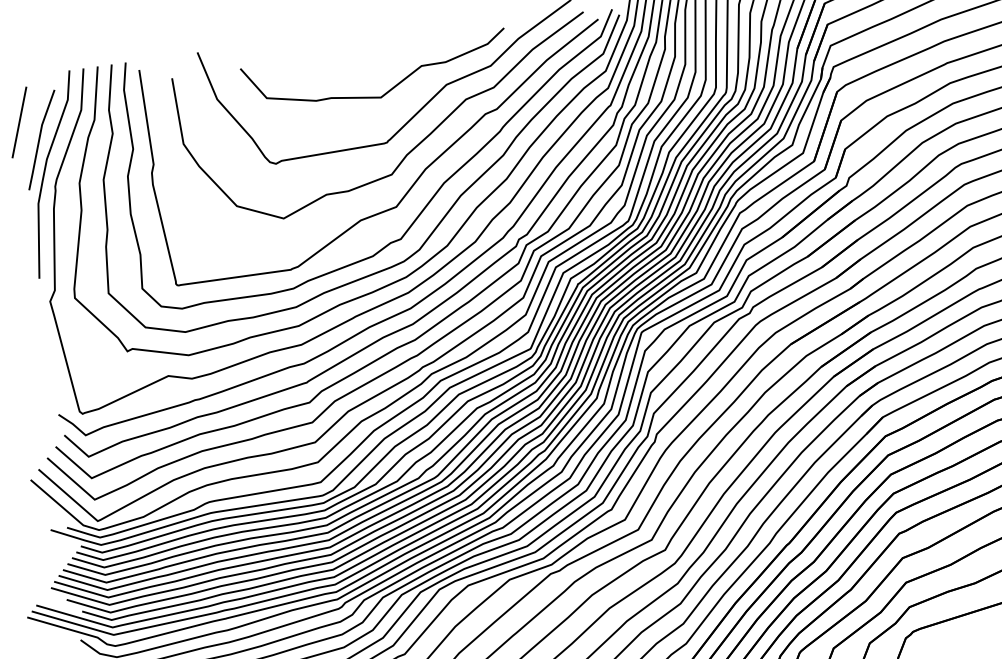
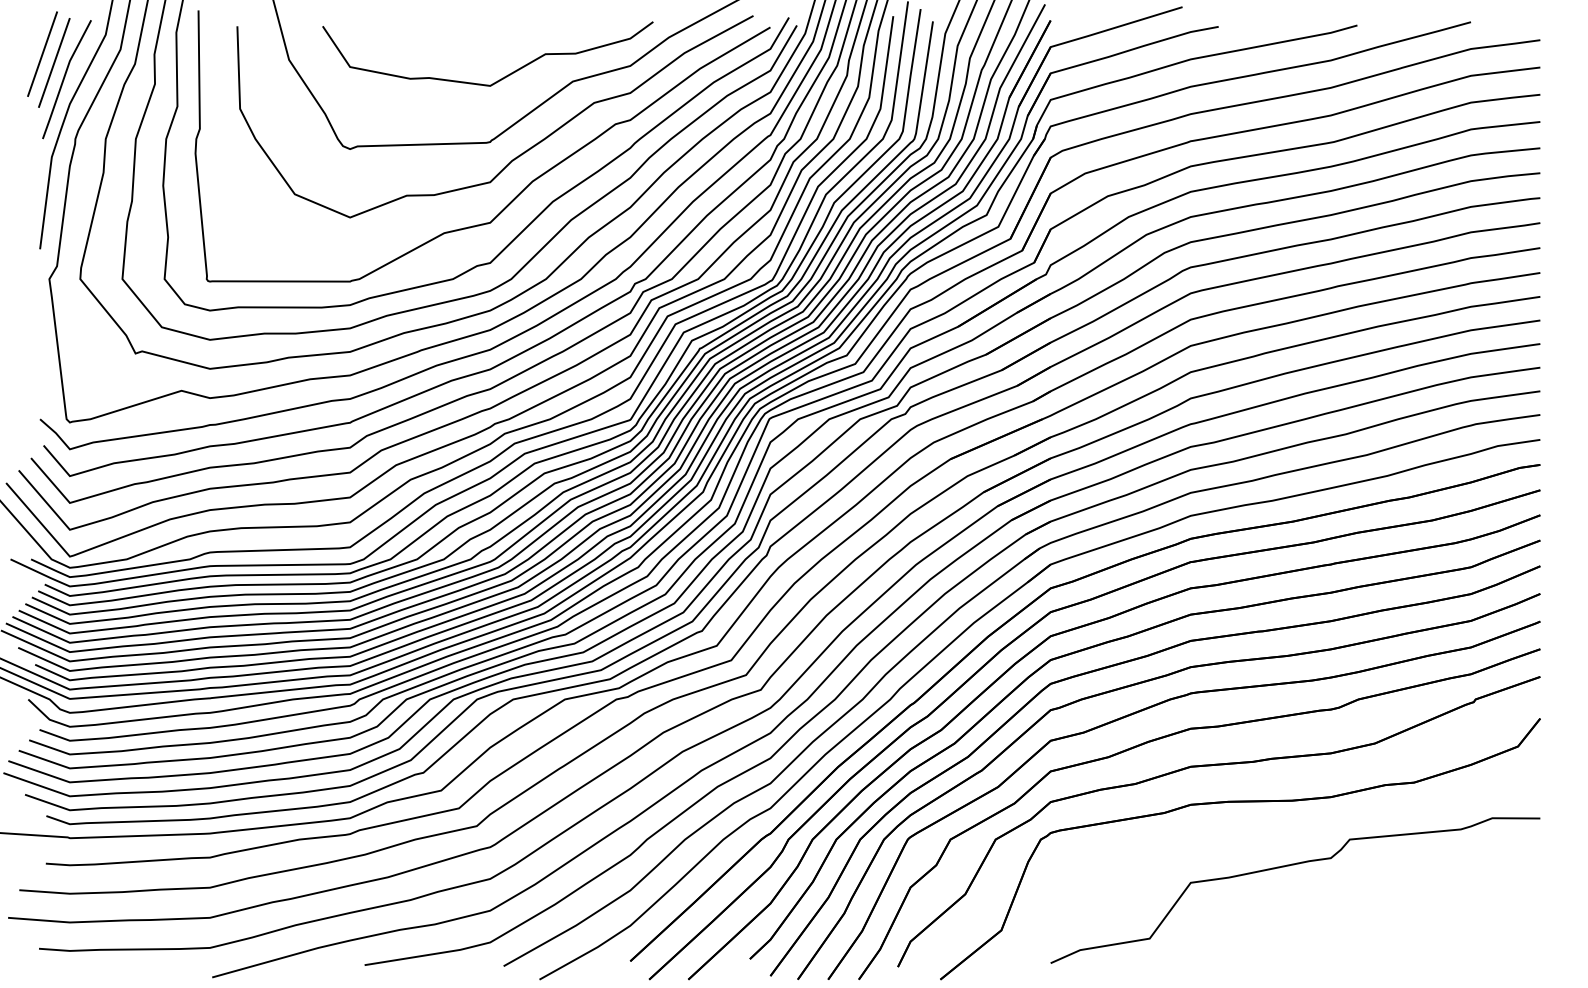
line: (29, 127) -> (54, 62), added

